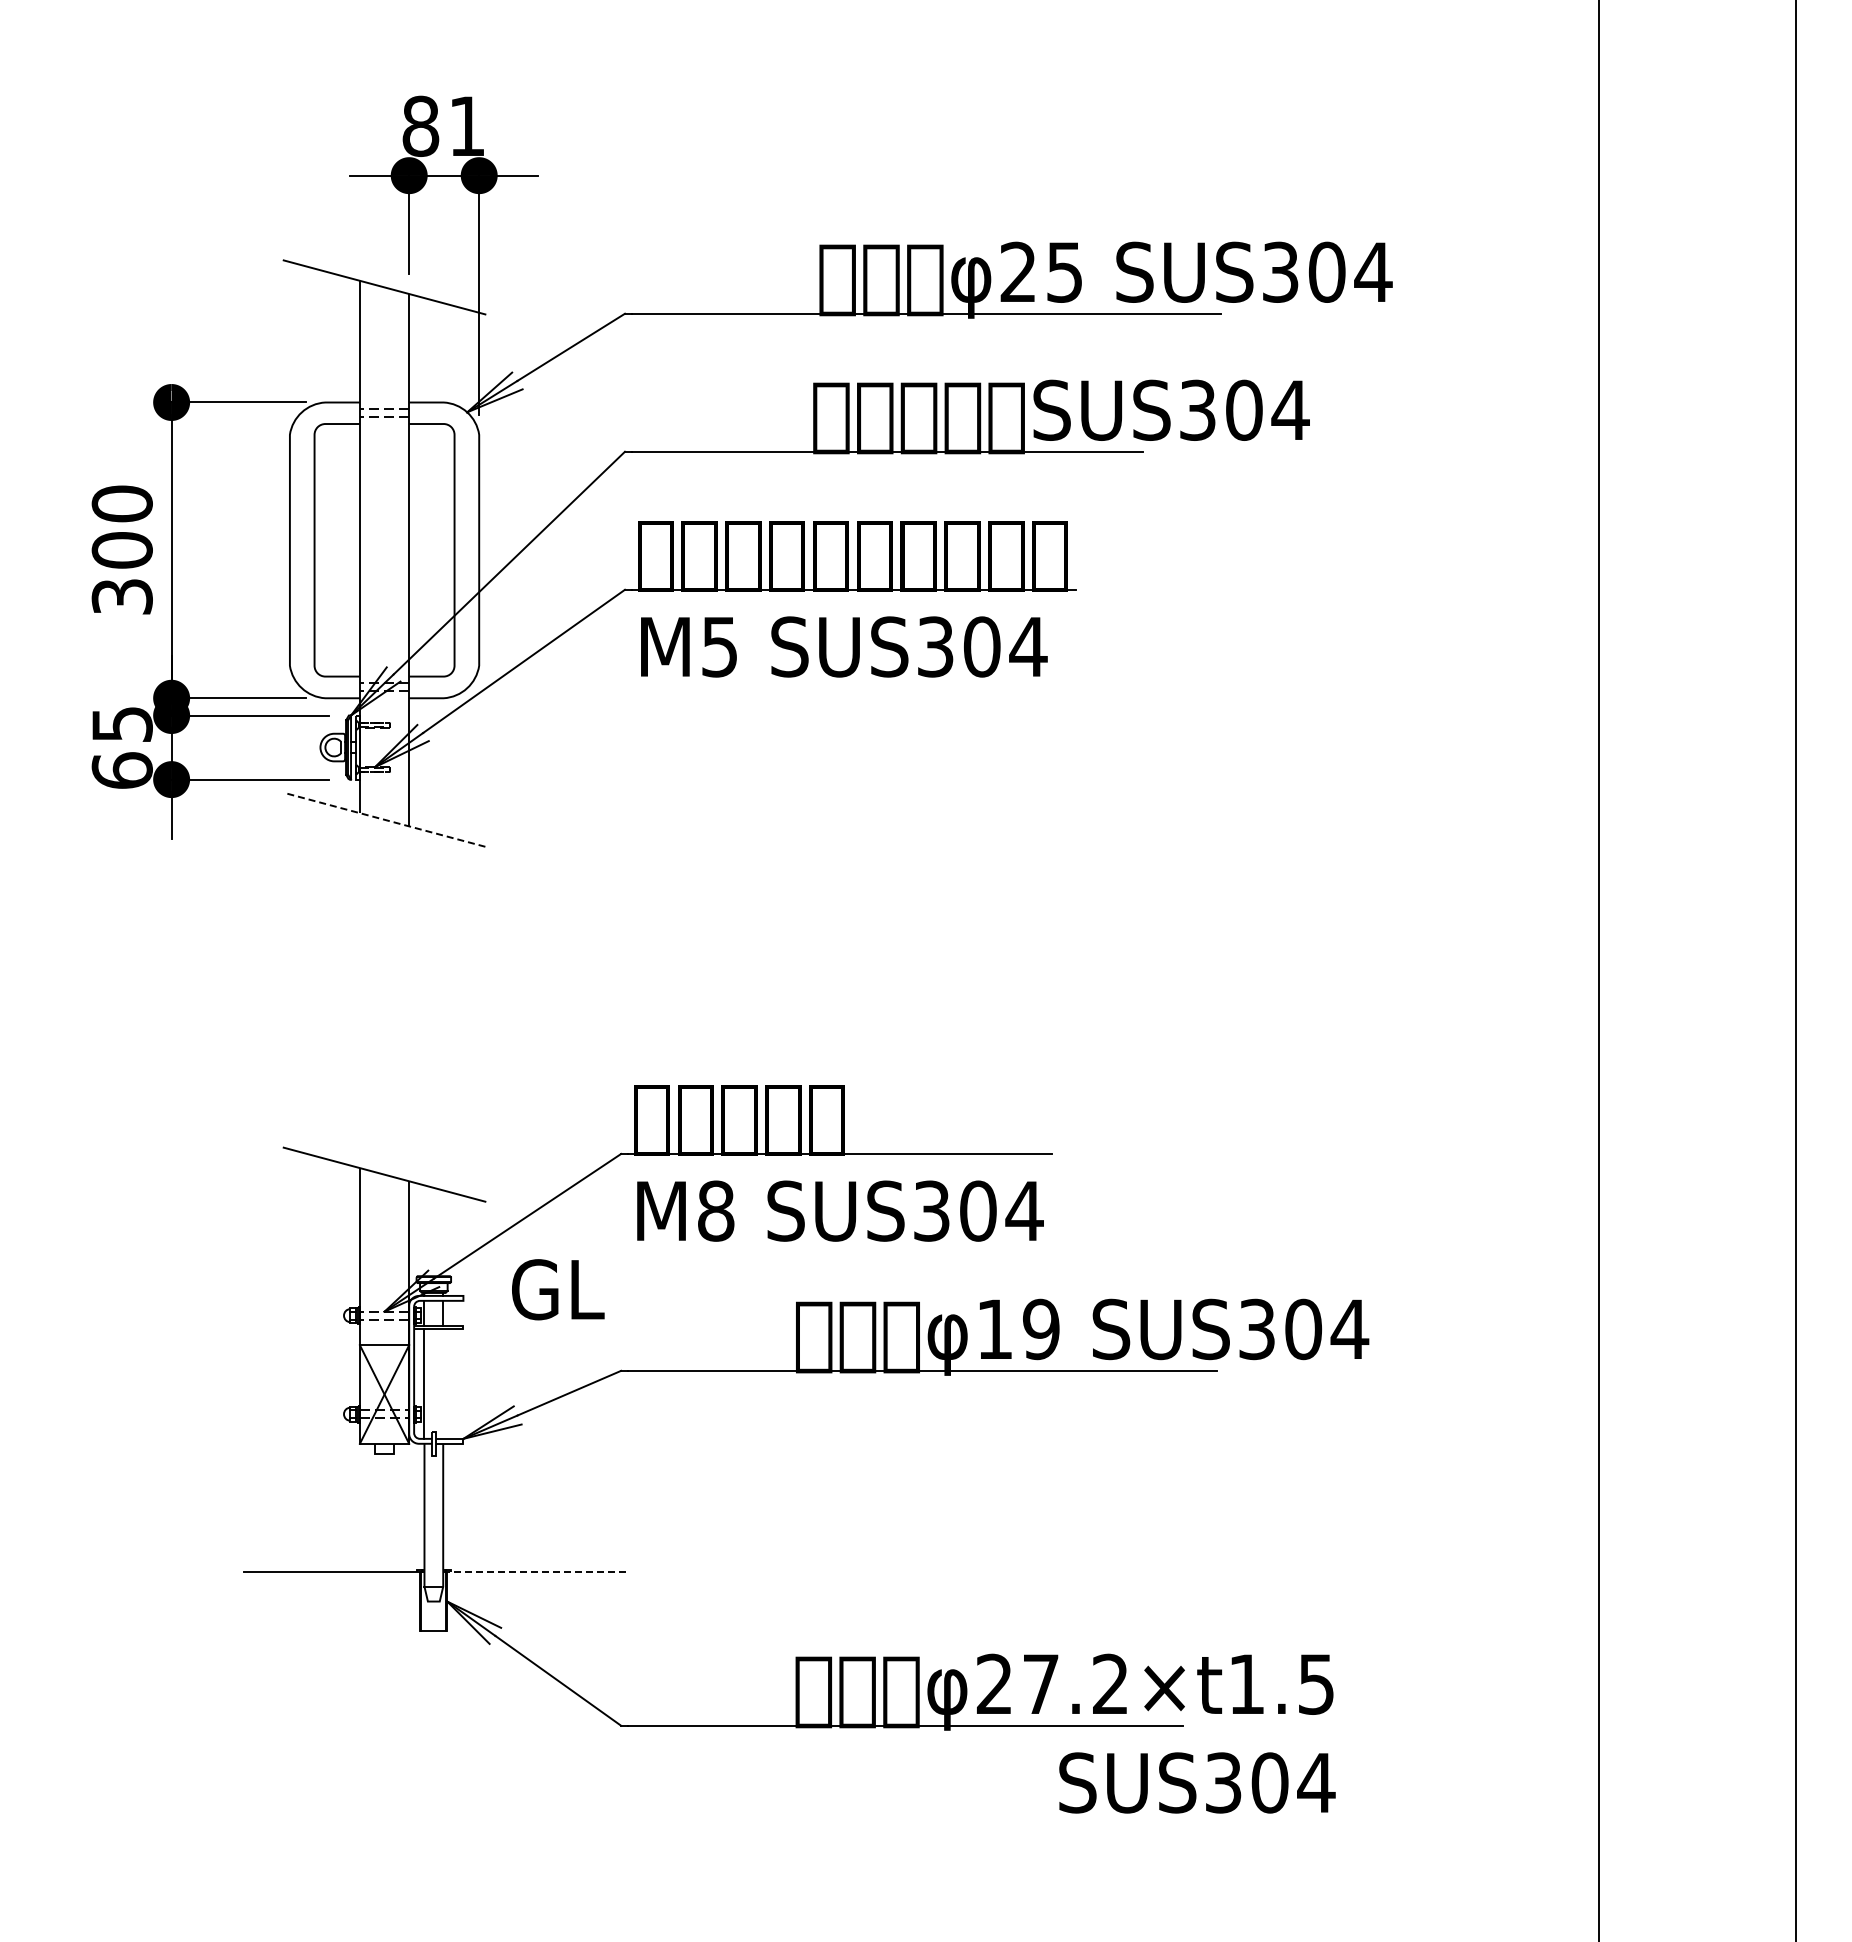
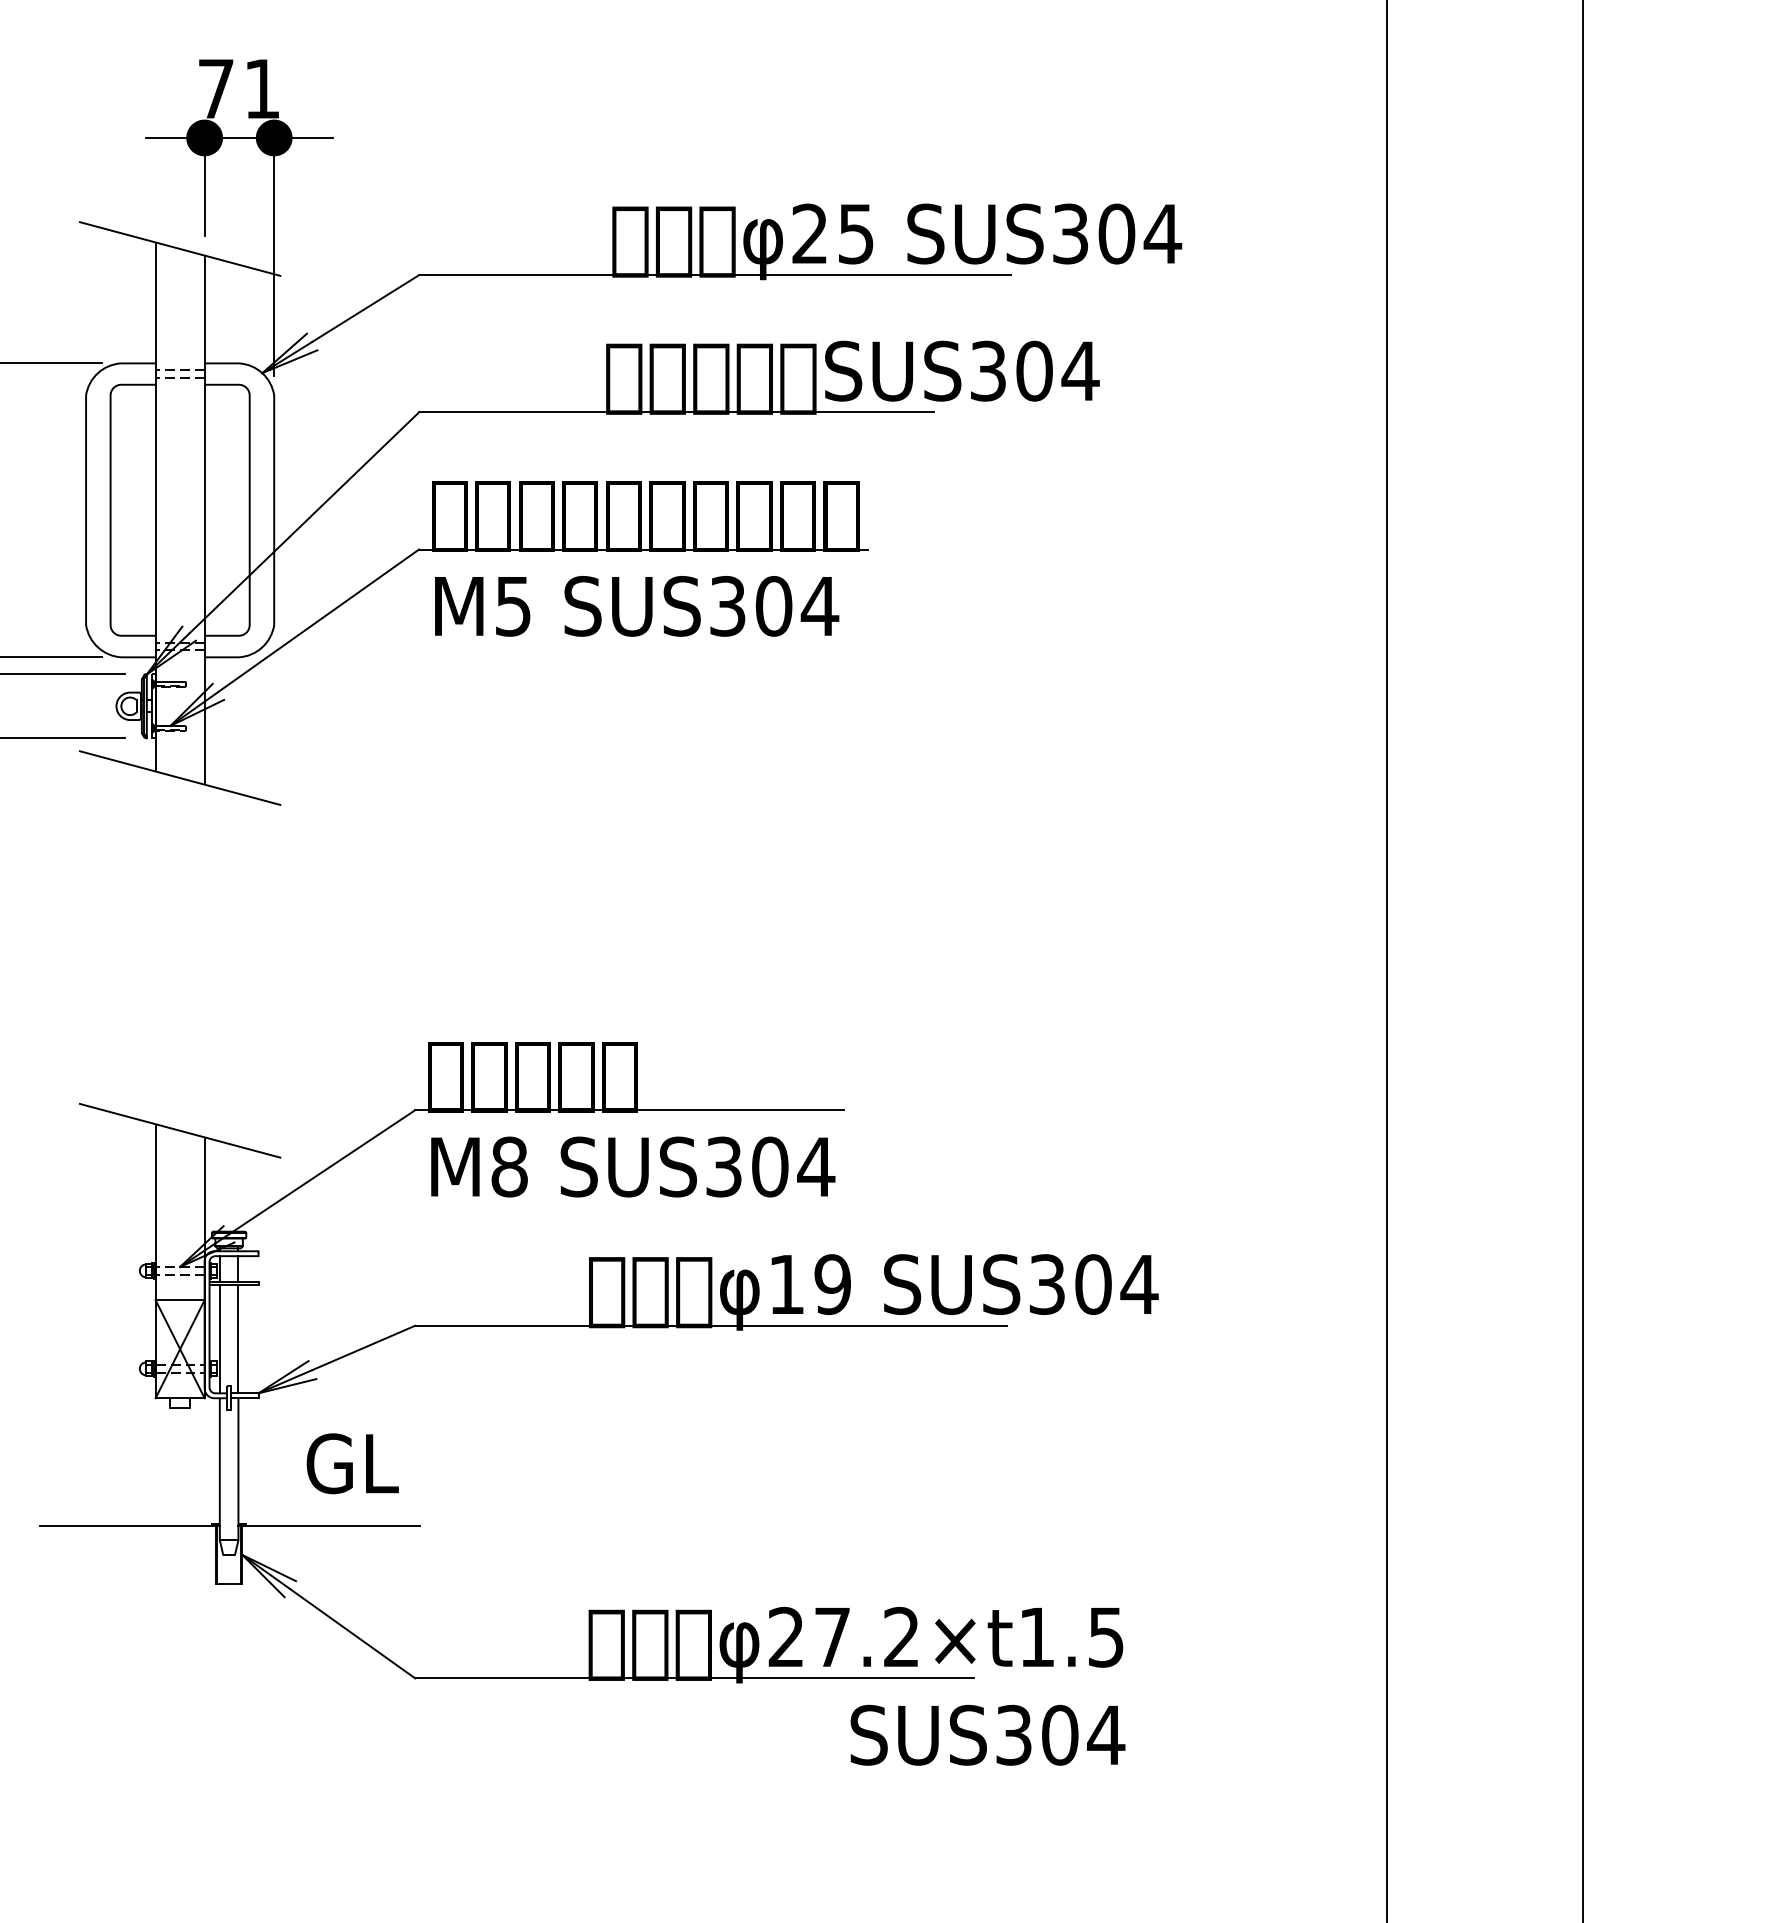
text: (420, 125) -> (215, 88), 81 -> 71
line: (384, 819) -> (180, 777), dashed -> solid
text: (558, 1289) -> (353, 1463), moved
line: (443, 1383) -> (238, 1338), added
line: (535, 1571) -> (330, 1525), dashed -> solid

